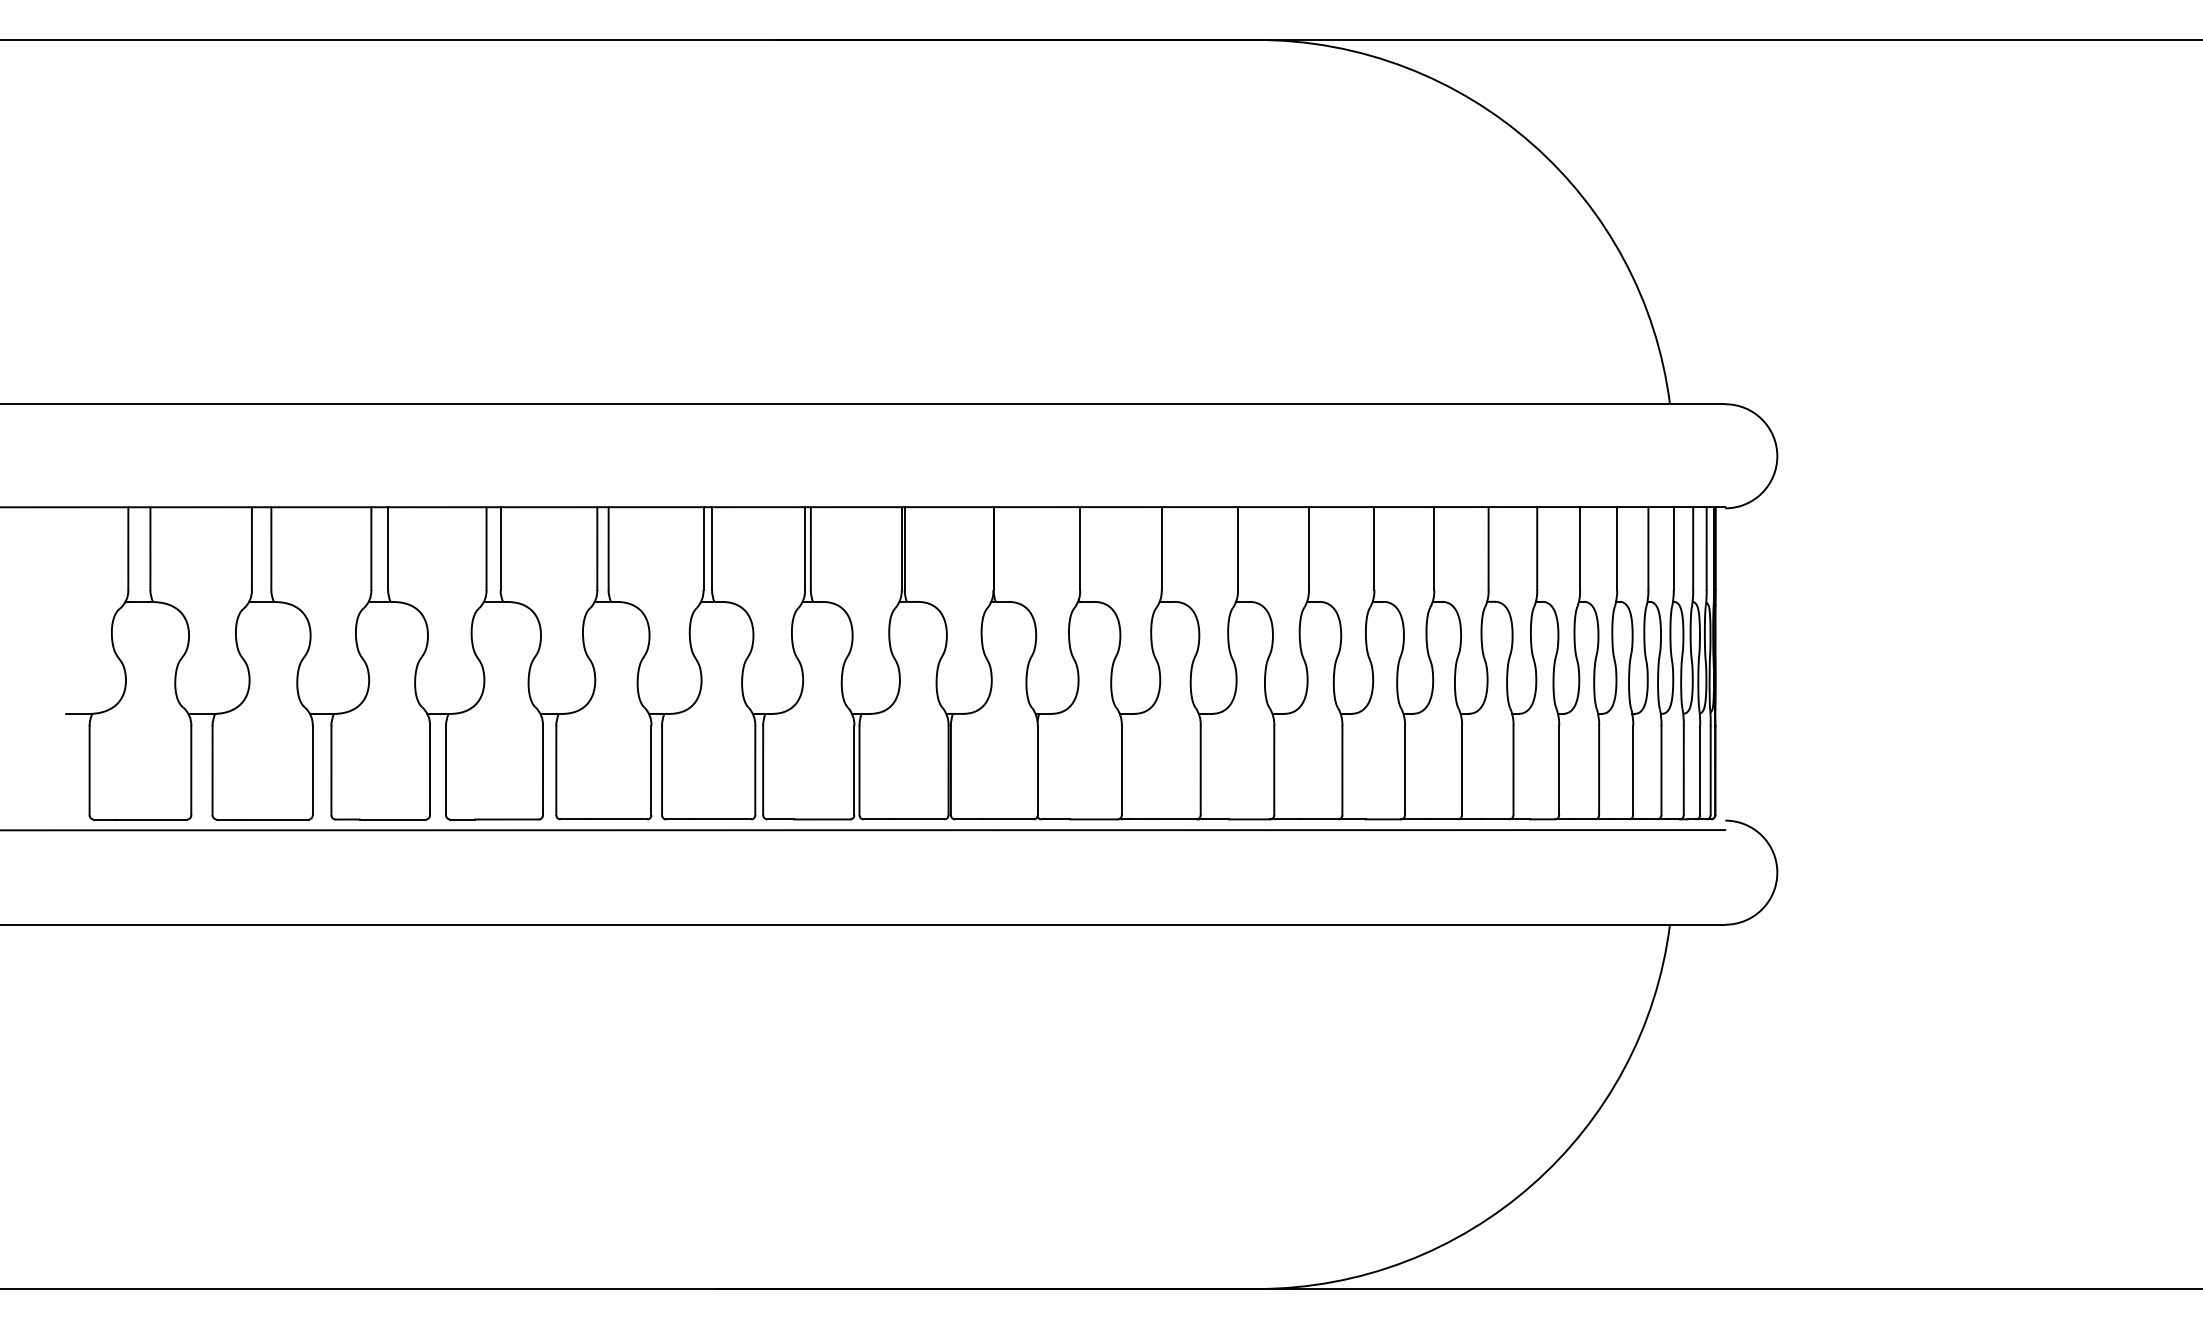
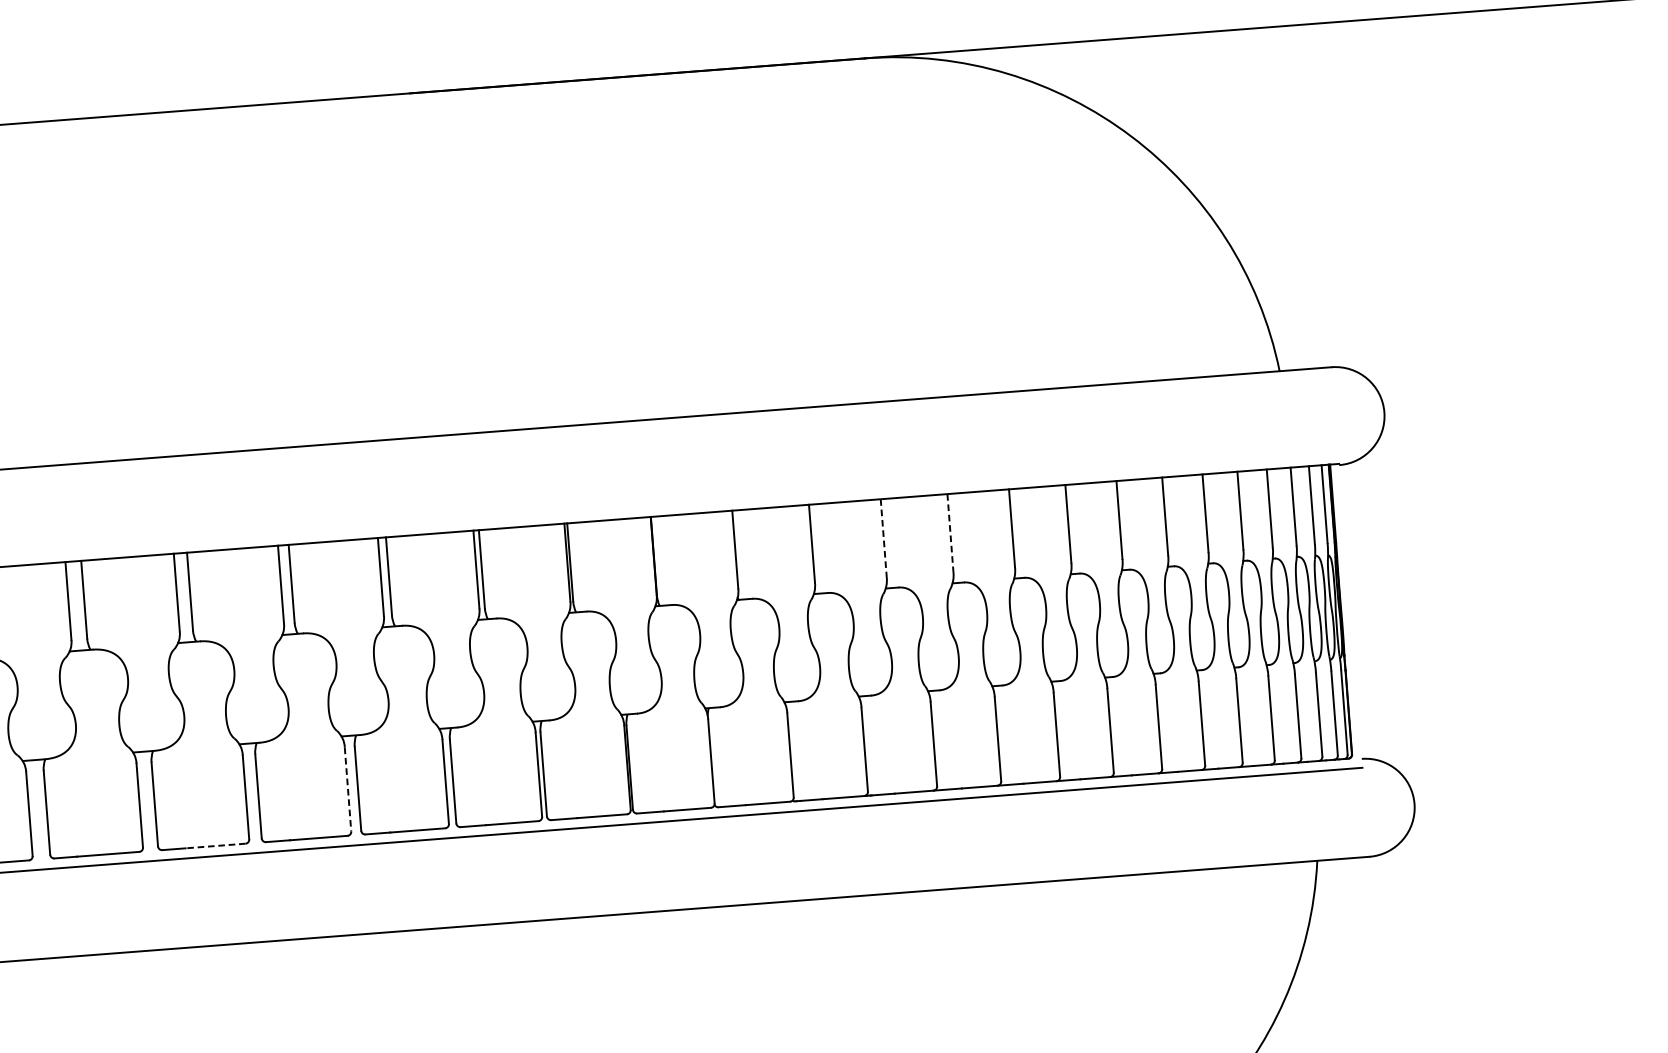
line: (1308, 548) -> (950, 533), solid -> dashed
line: (1238, 549) -> (884, 539), solid -> dashed
line: (651, 770) -> (348, 789), solid -> dashed
line: (506, 819) -> (215, 846), solid -> dashed

